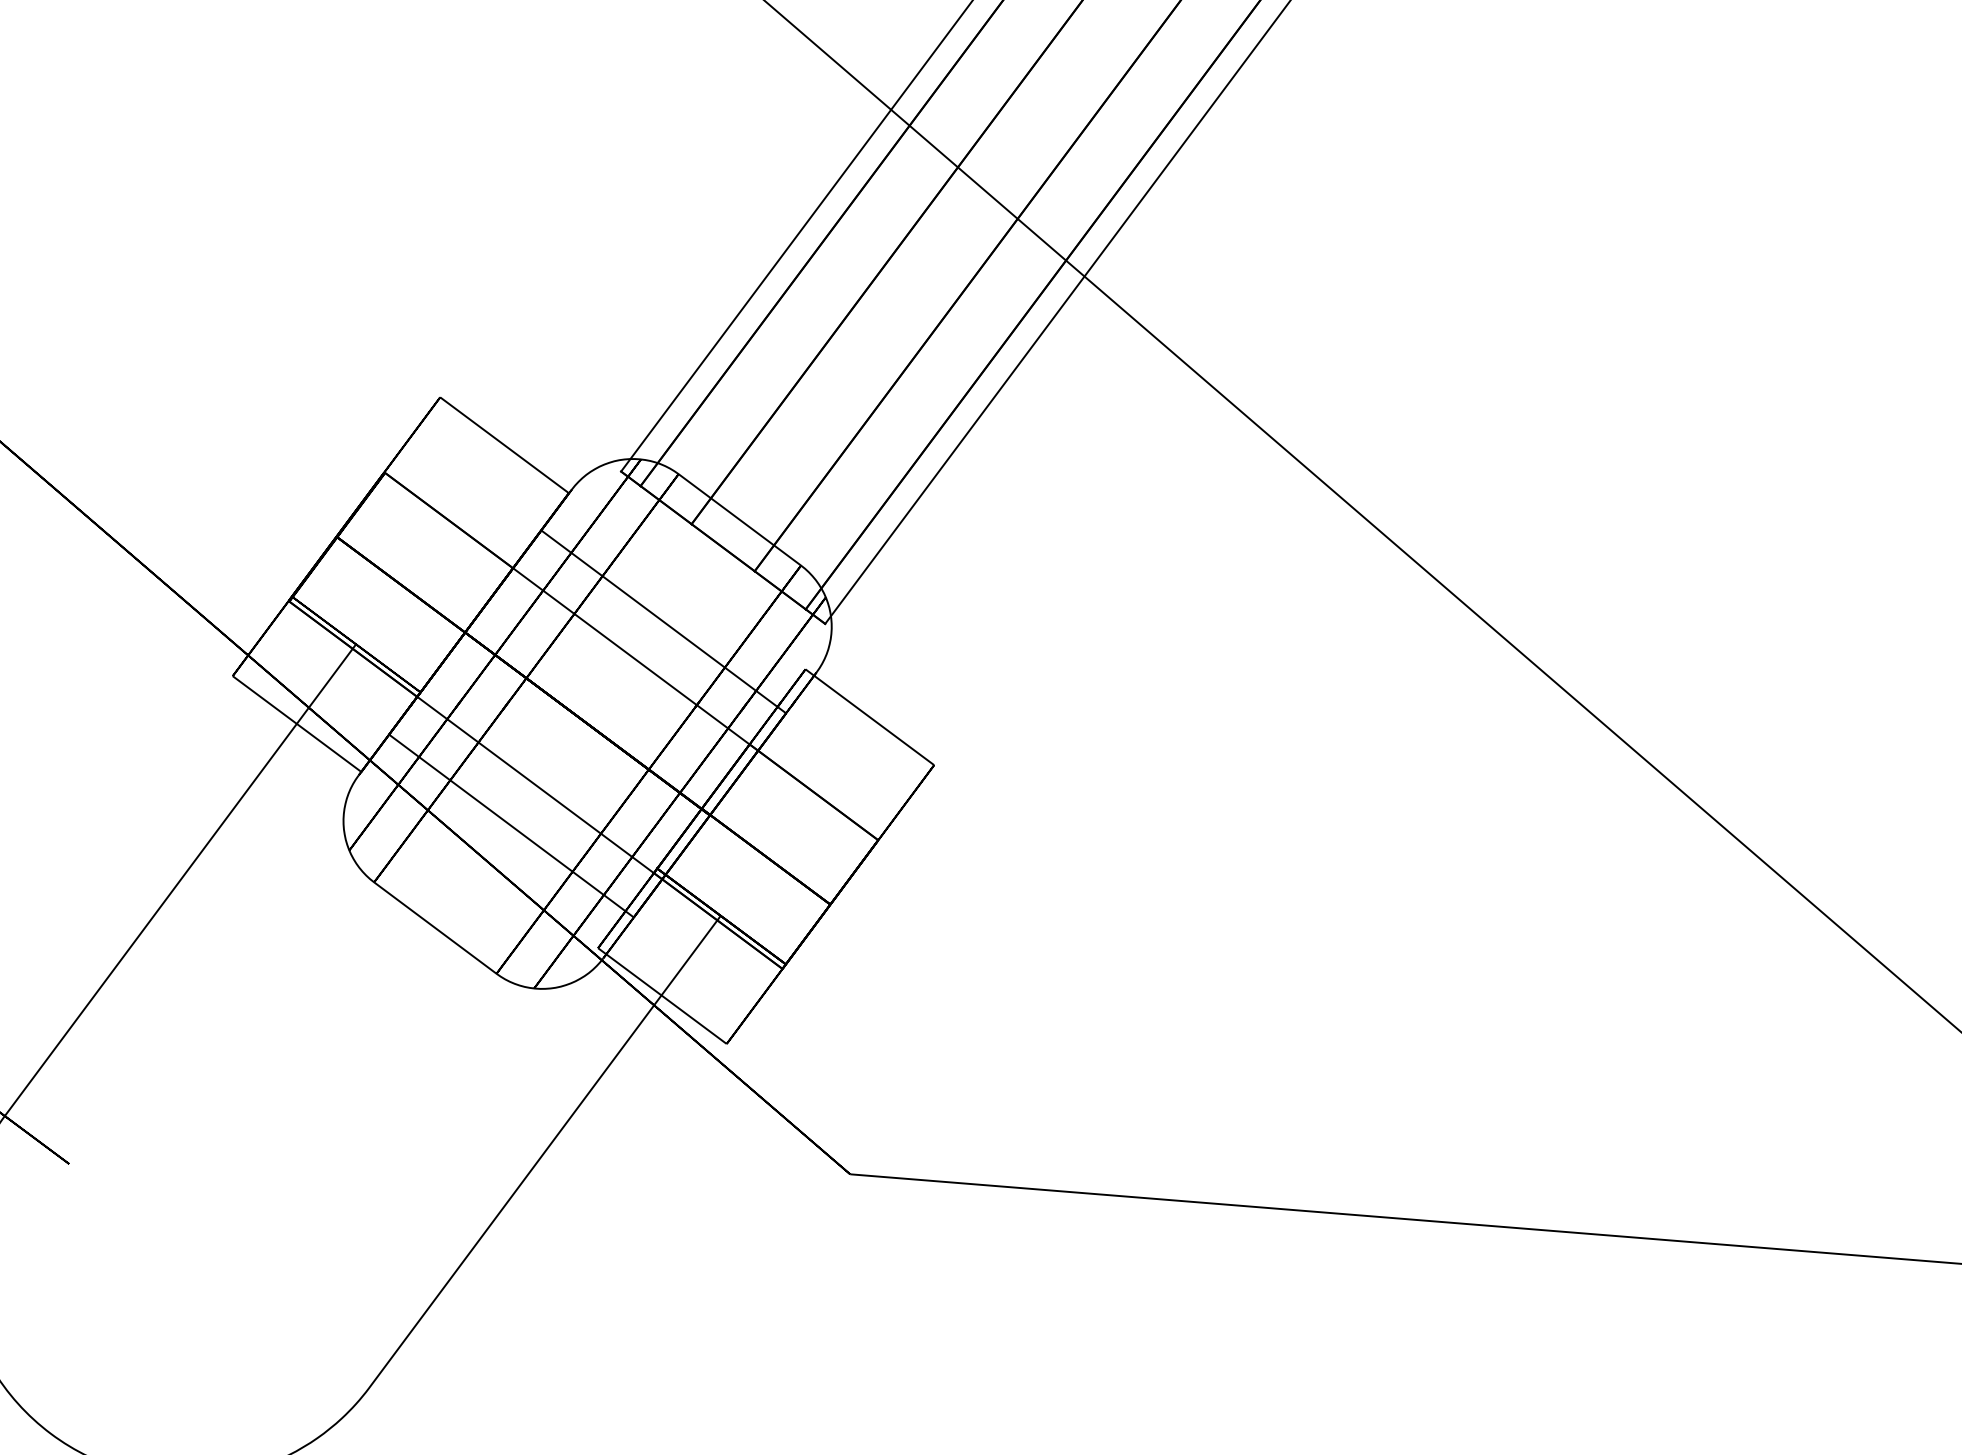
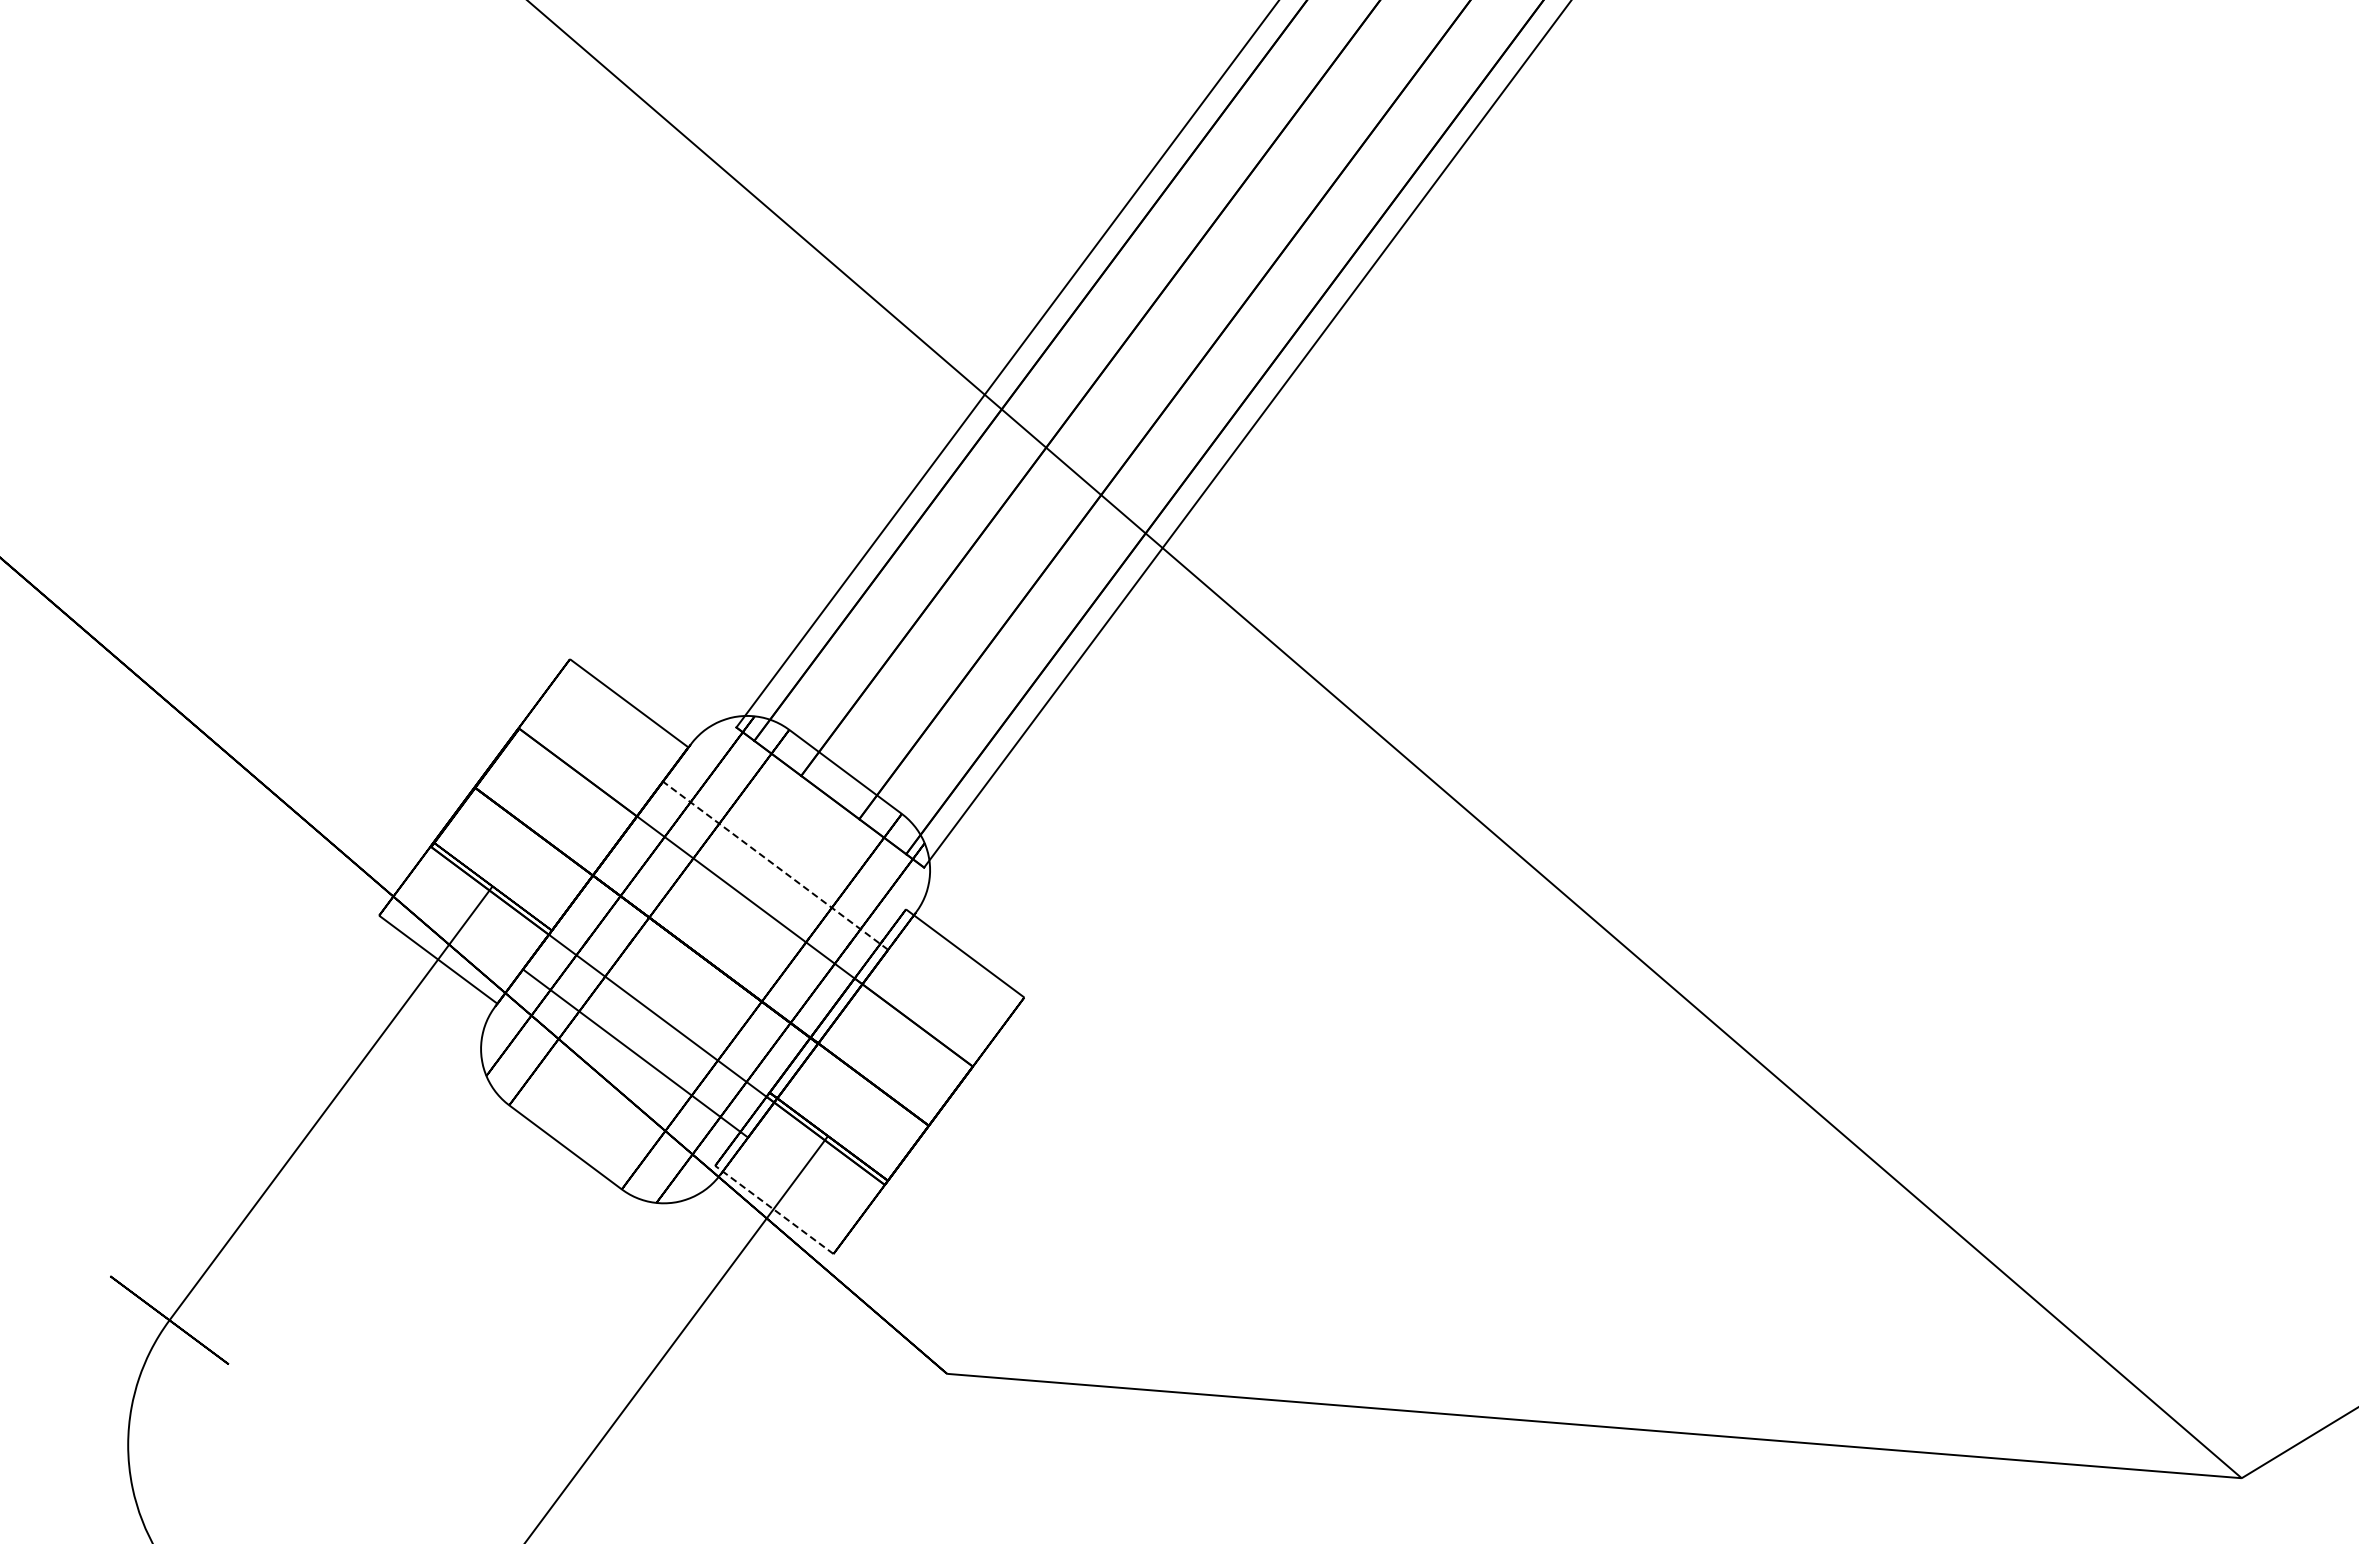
line: (663, 621) -> (775, 865), solid -> dashed
line: (662, 995) -> (774, 1209), solid -> dashed

